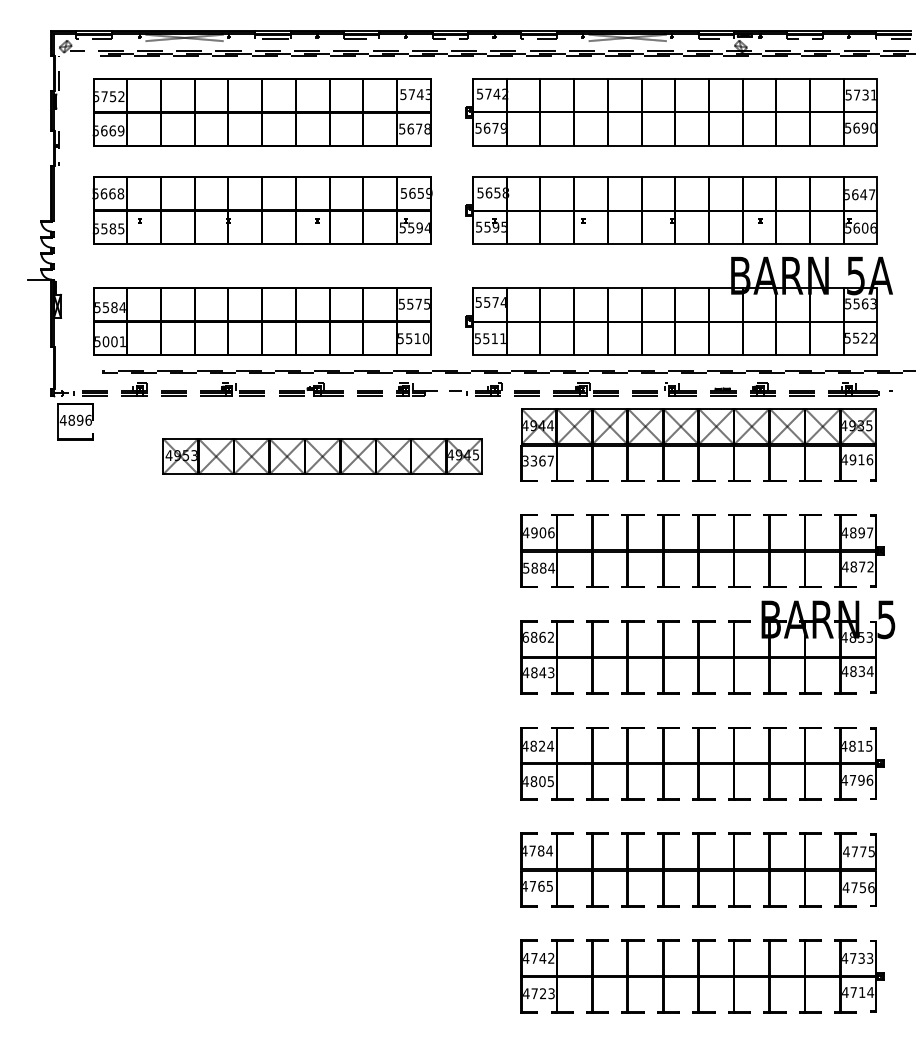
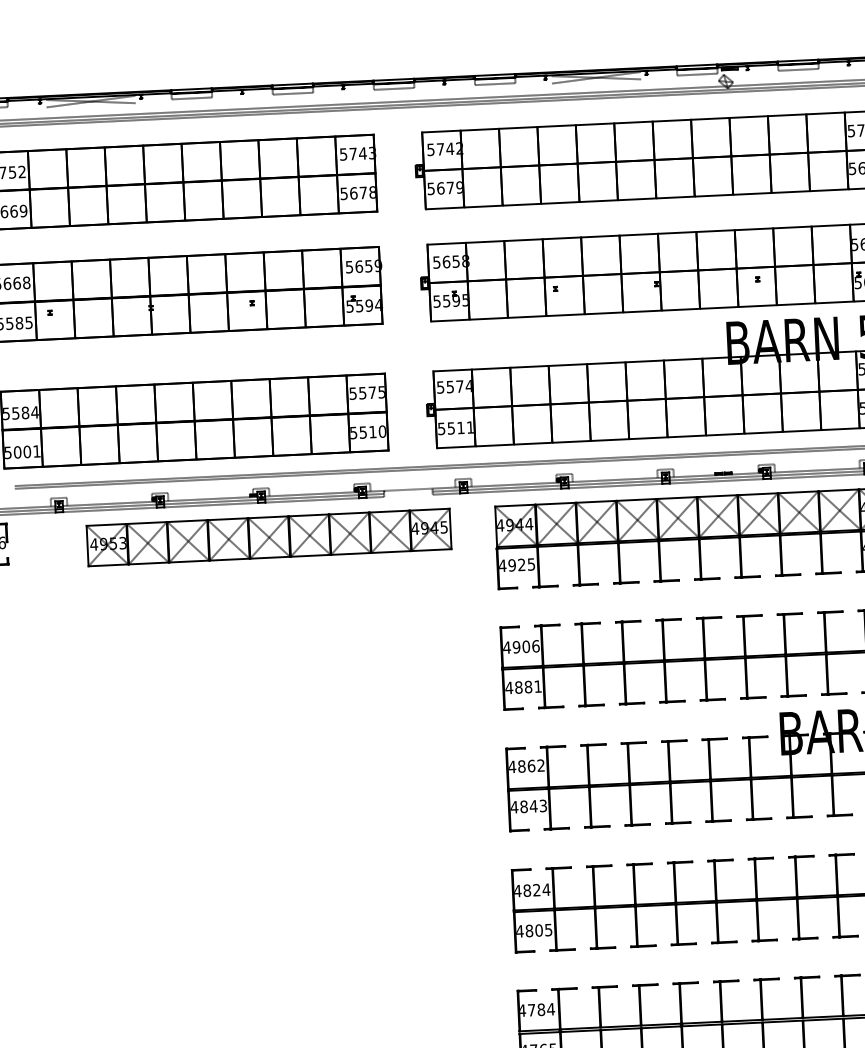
part: (322, 456) -> (269, 537), moved
text: (538, 460) -> (517, 564), 3367 -> 4925
text: (539, 567) -> (524, 686), 5884 -> 4881
text: (525, 636) -> (511, 765), 6862 -> 4862

